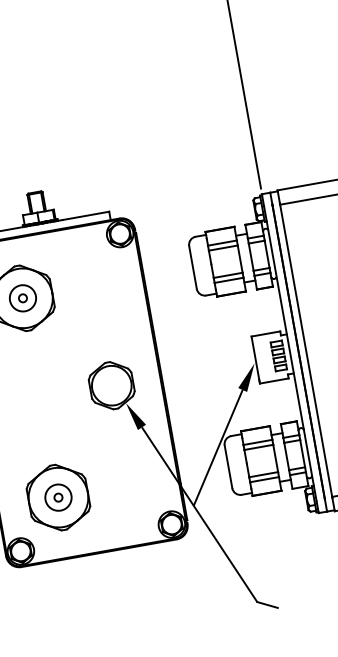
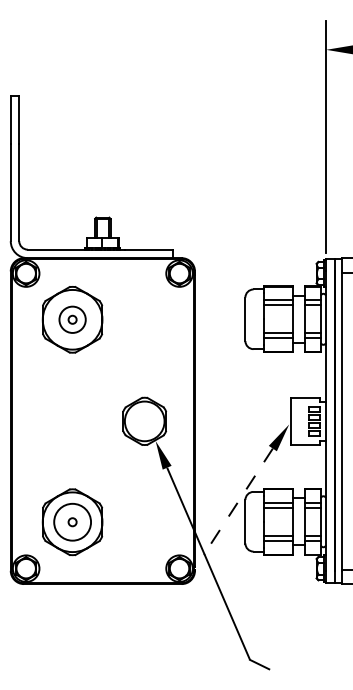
line: (218, 449) -> (238, 502), solid -> dashed
circle: (58, 497) -> (72, 522), size x1.4

